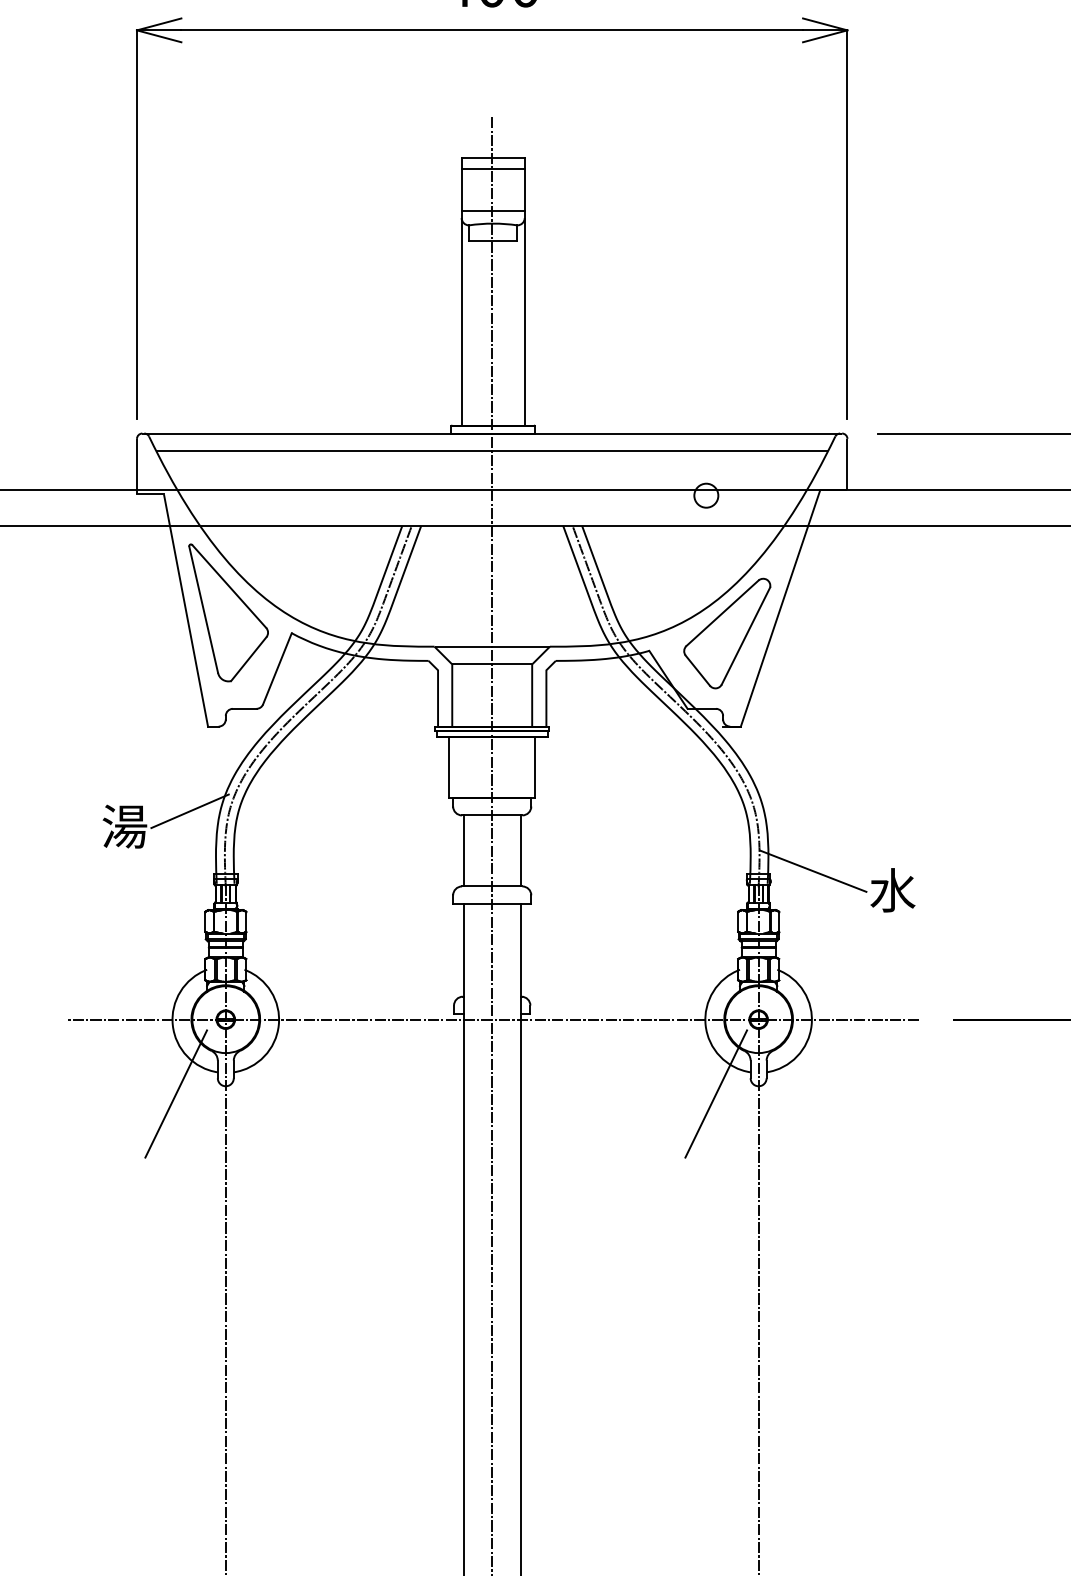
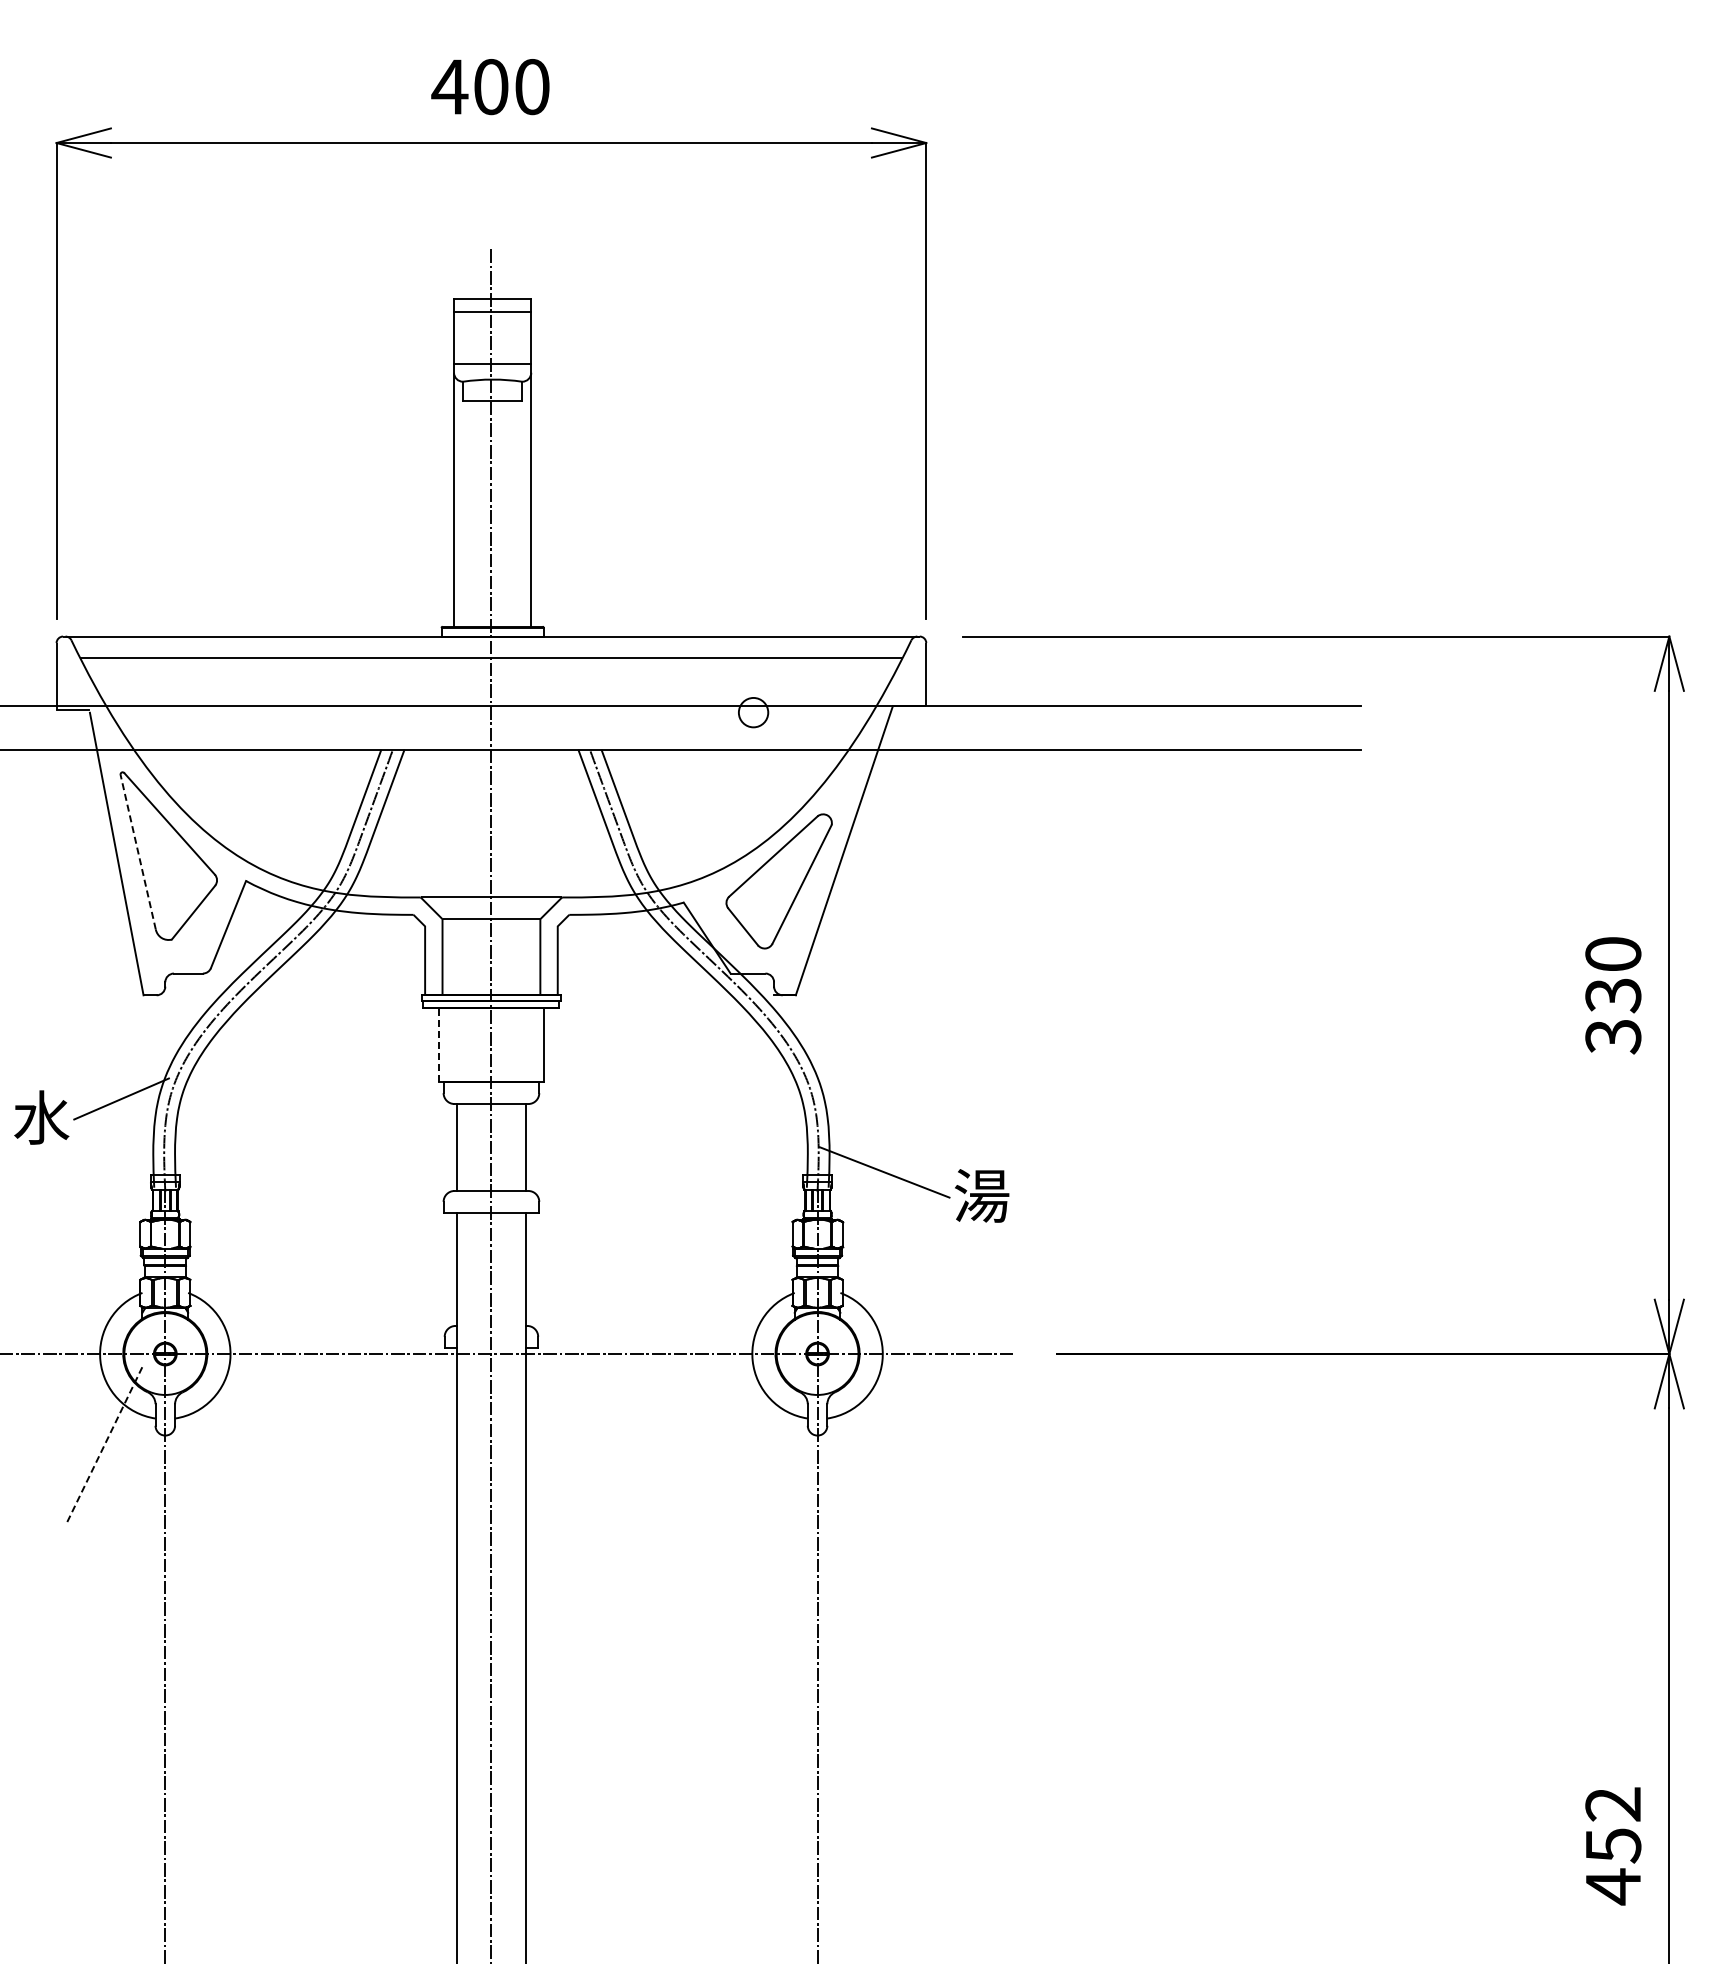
line: (203, 609) -> (138, 851), solid -> dashed
line: (448, 767) -> (438, 1045), solid -> dashed
text: (124, 826) -> (41, 1117), 湯 -> 水
text: (892, 890) -> (981, 1195), 水 -> 湯
line: (716, 1093) -> (765, 1444), removed
line: (176, 1094) -> (104, 1445), solid -> dashed

